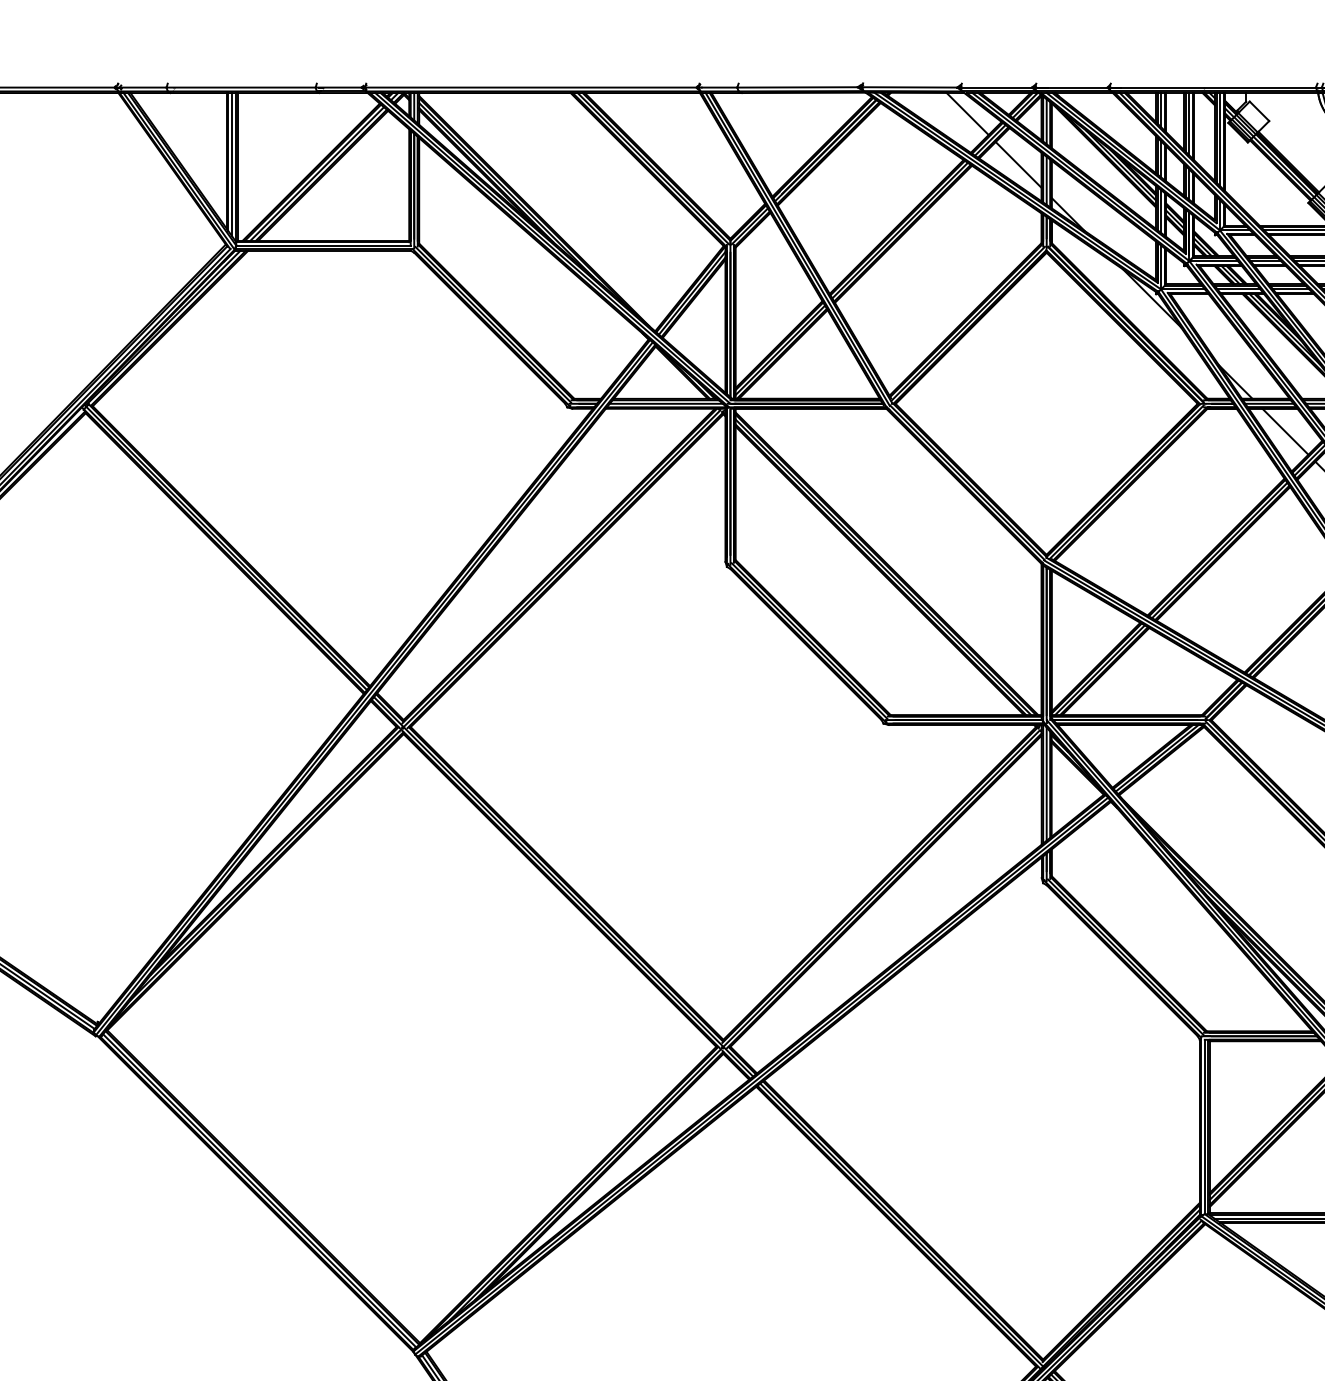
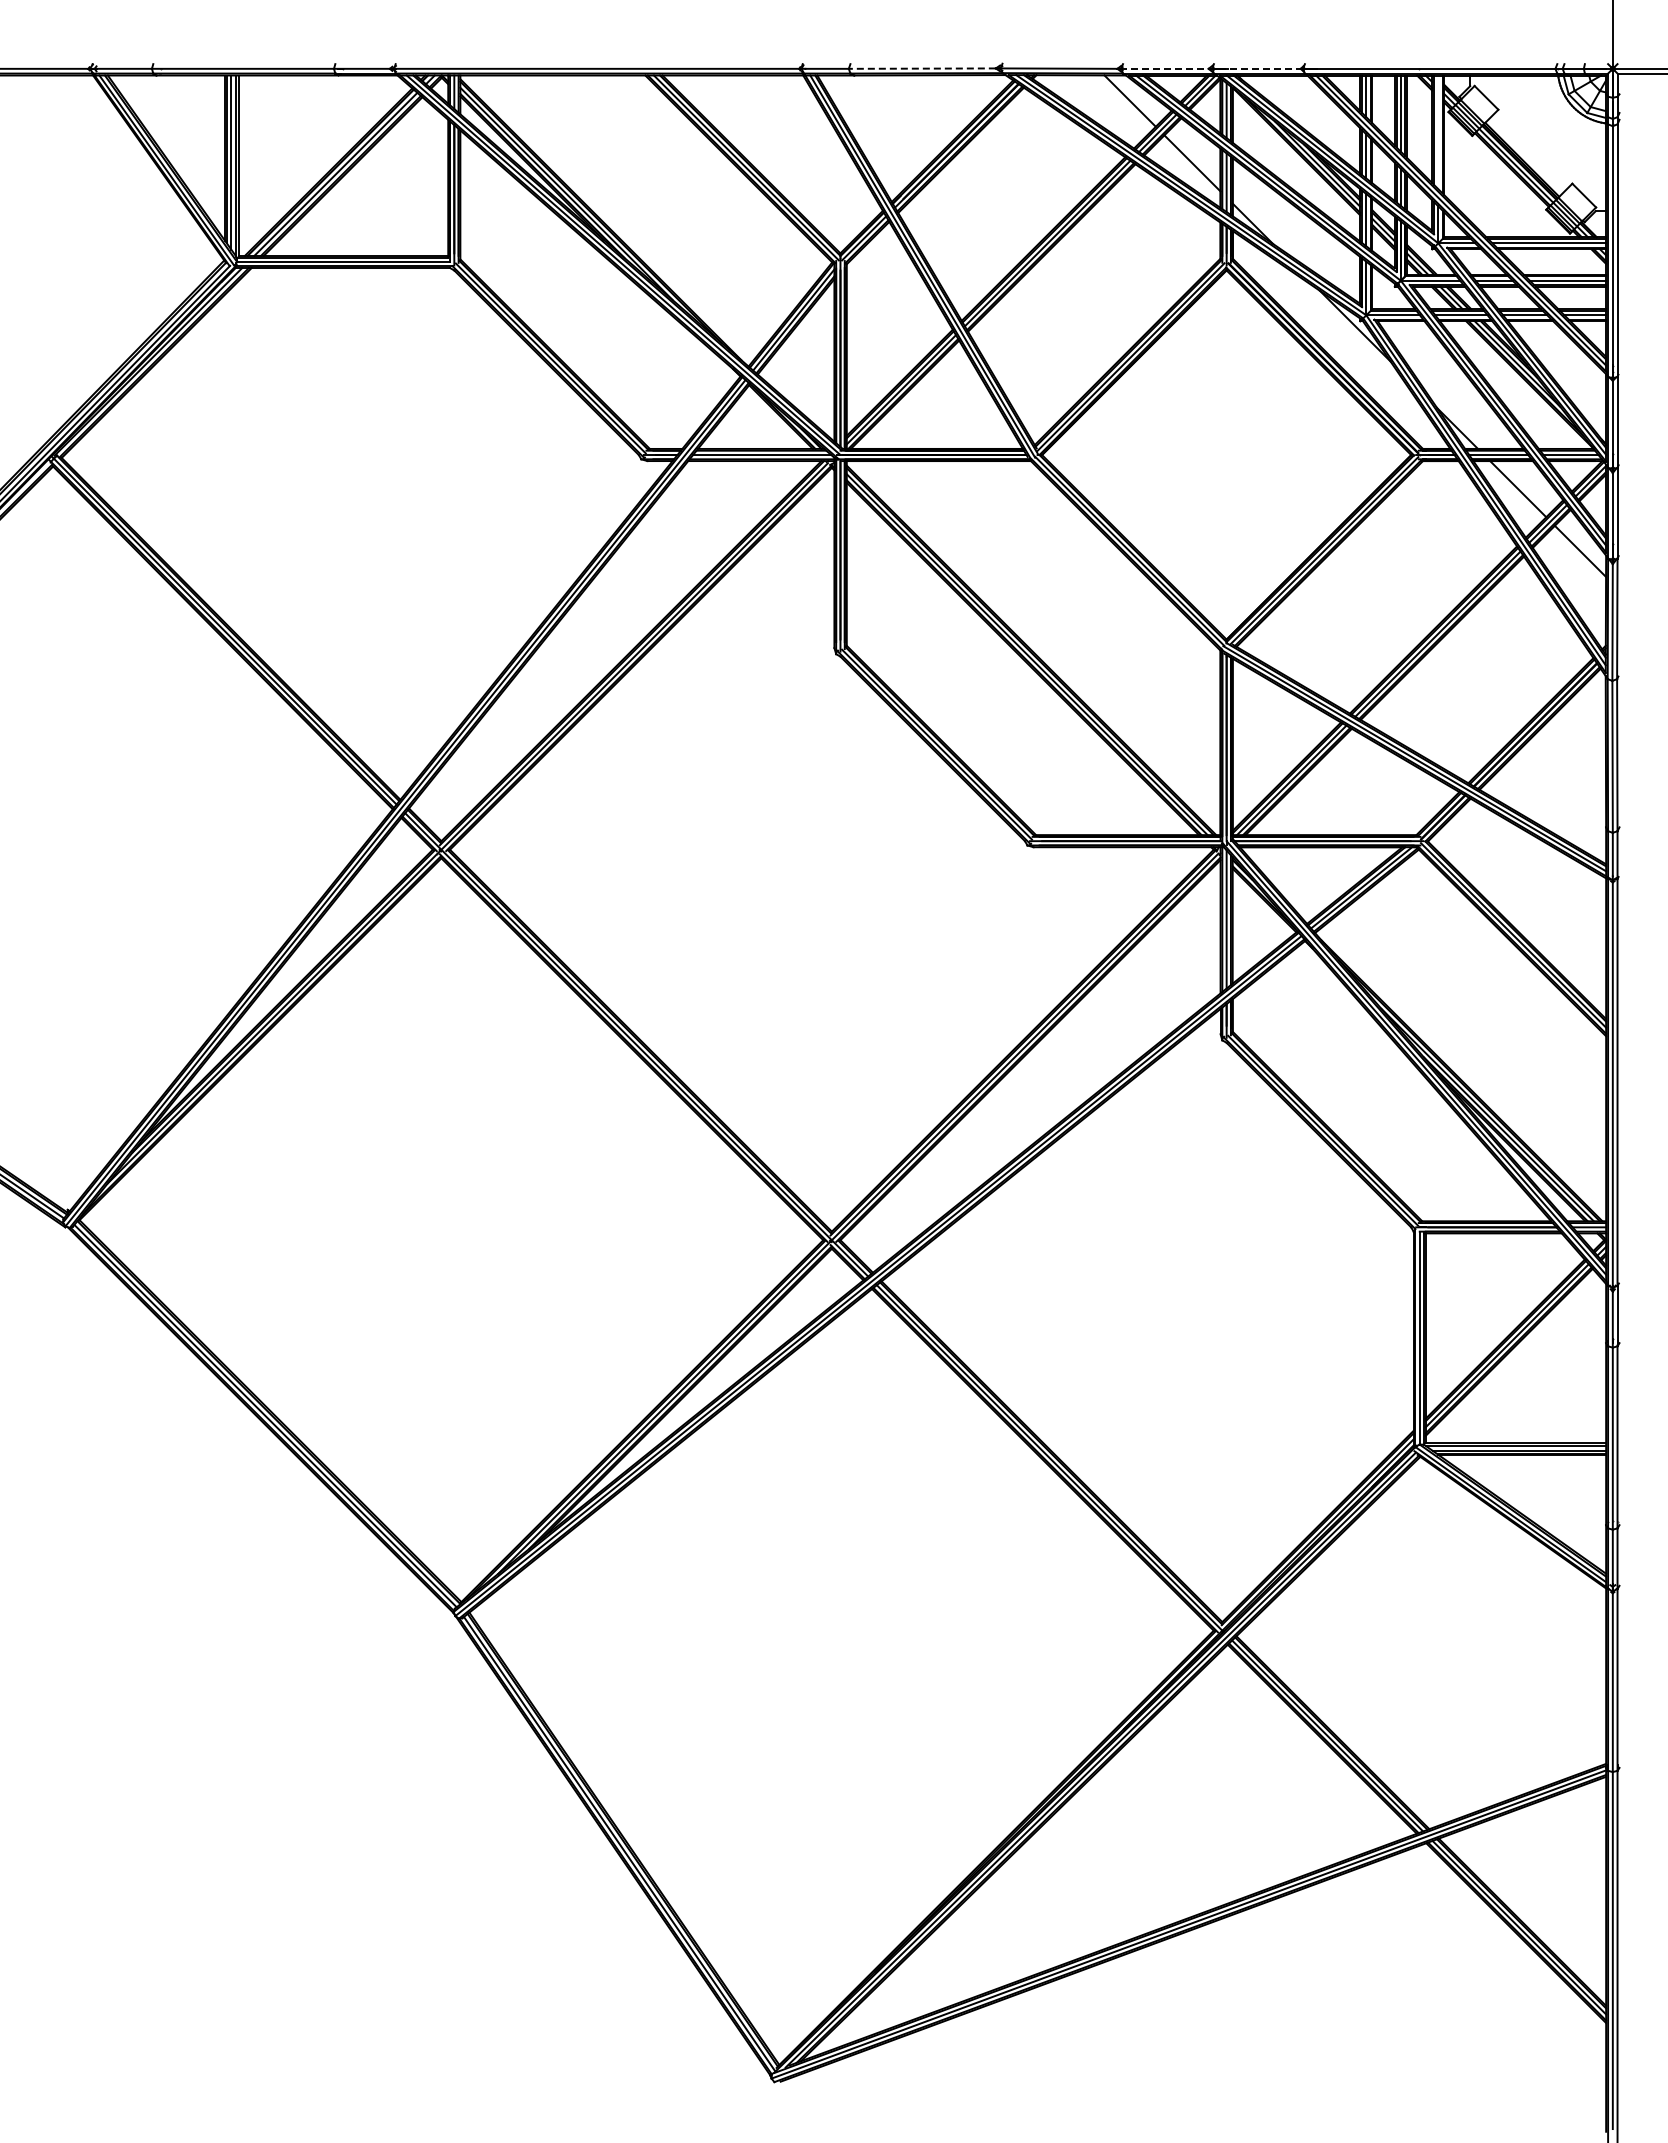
line: (797, 87) -> (922, 68), solid -> dashed
line: (1035, 87) -> (1212, 68), solid -> dashed
line: (1220, 139) -> (1438, 132), removed

